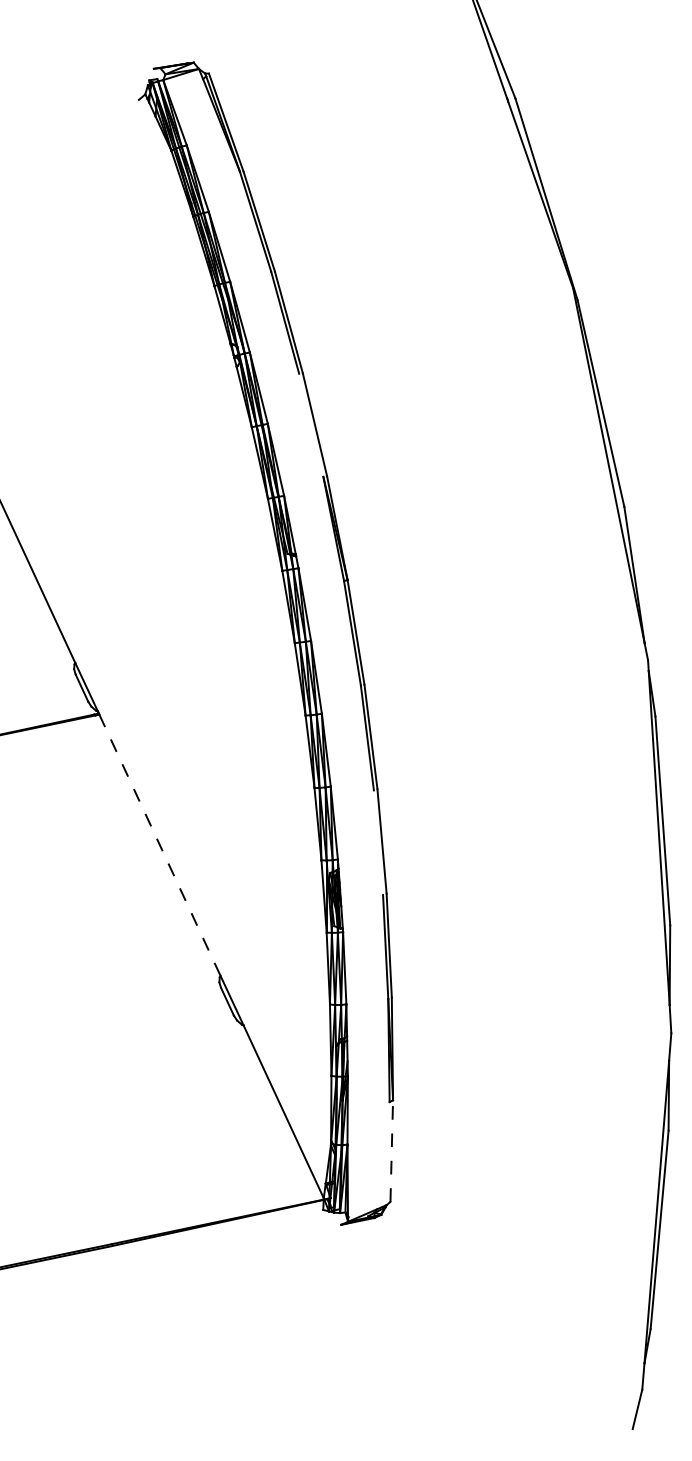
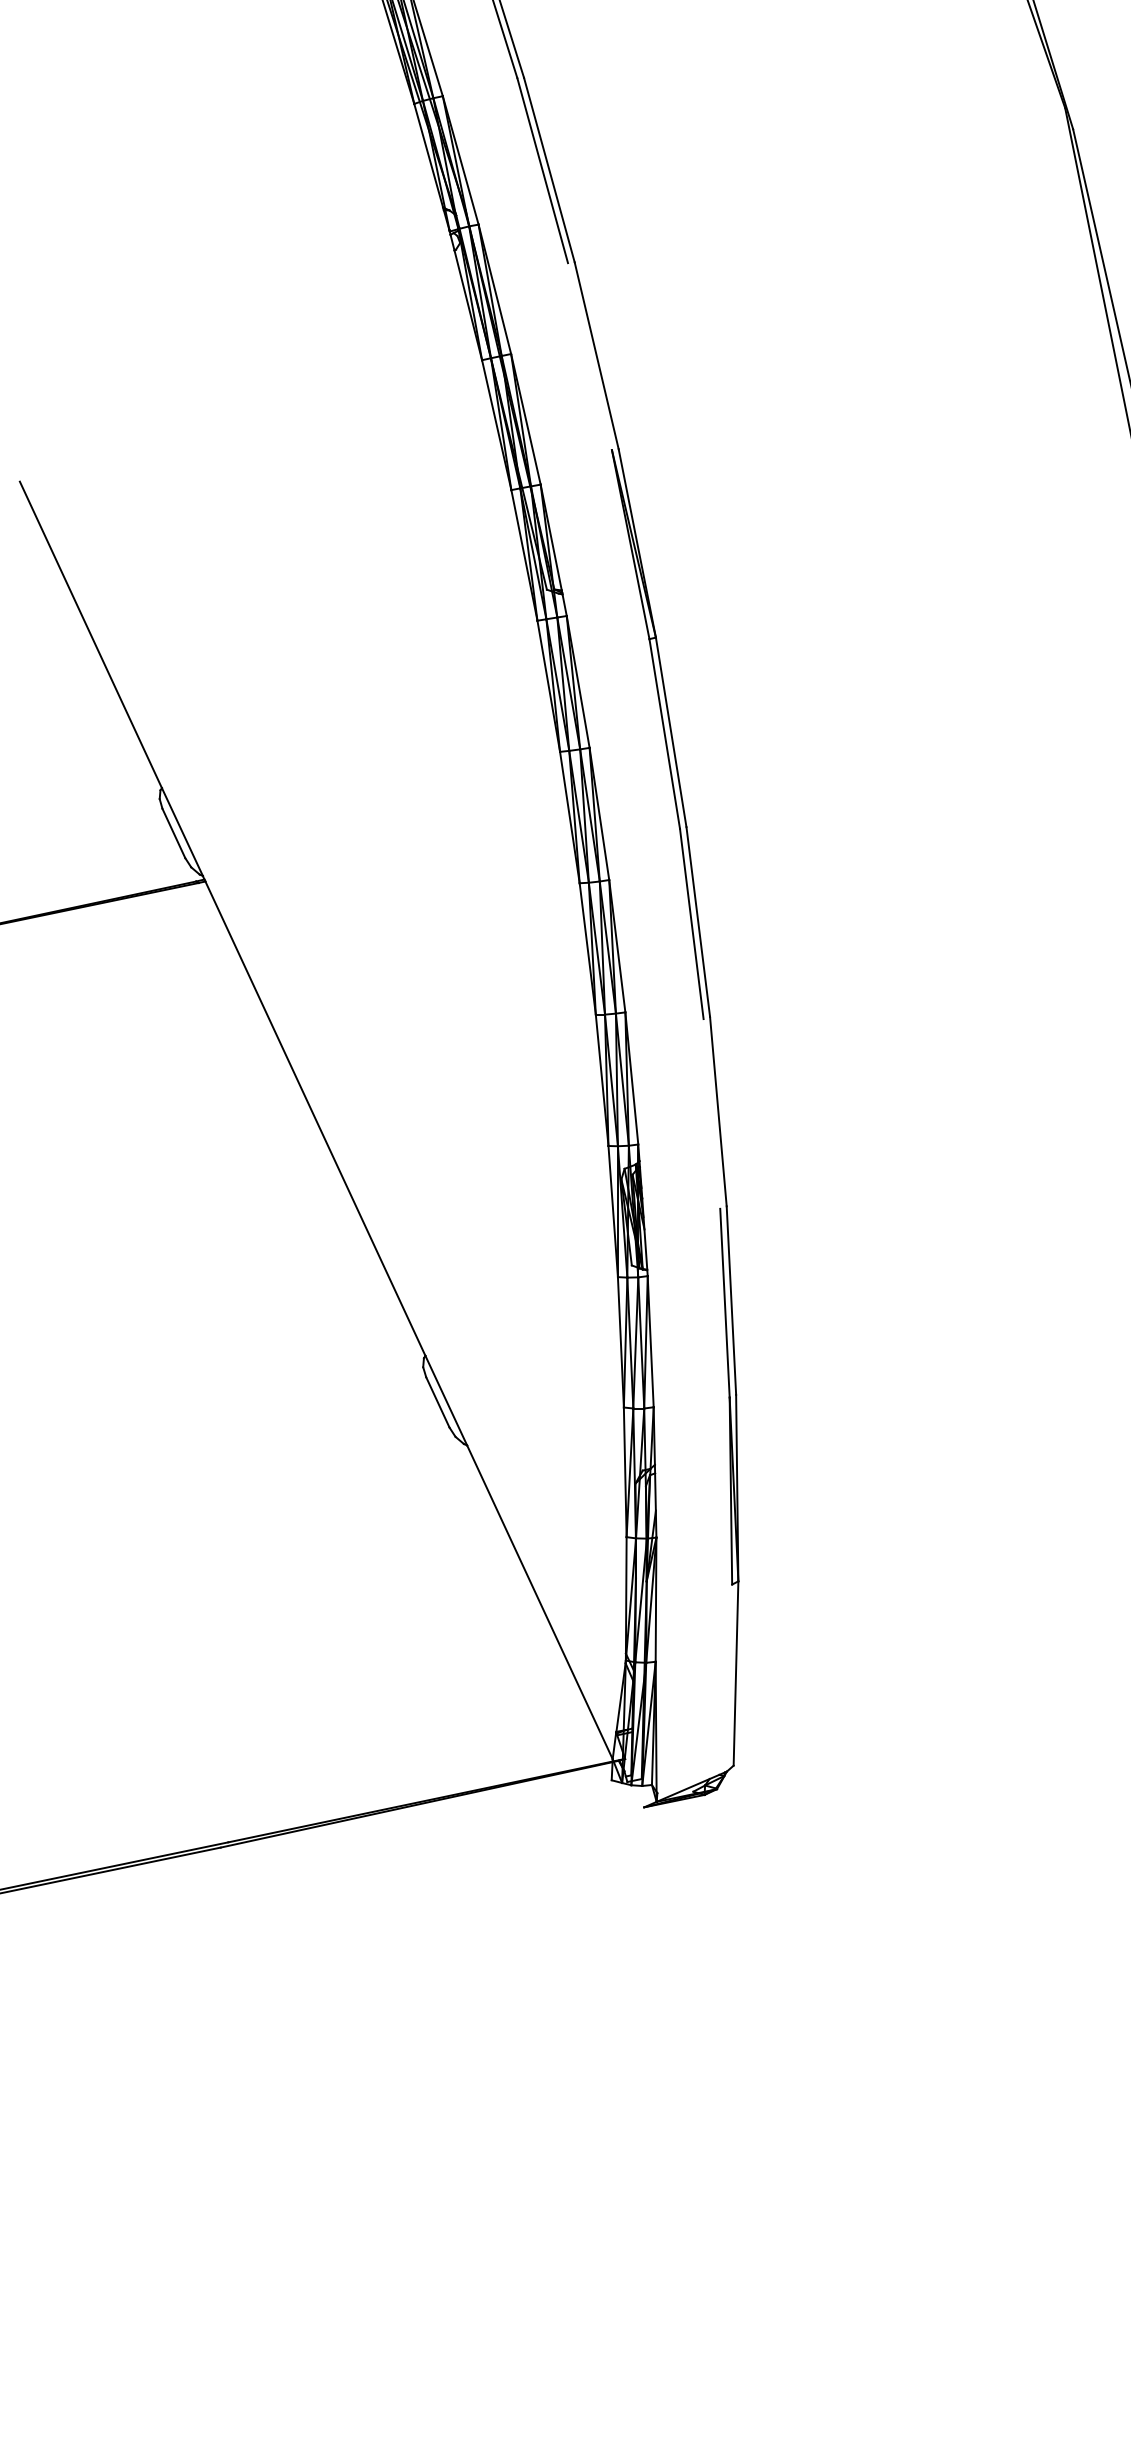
line: (160, 845) -> (316, 1119), dashed -> solid
line: (391, 1151) -> (735, 1674), dashed -> solid

